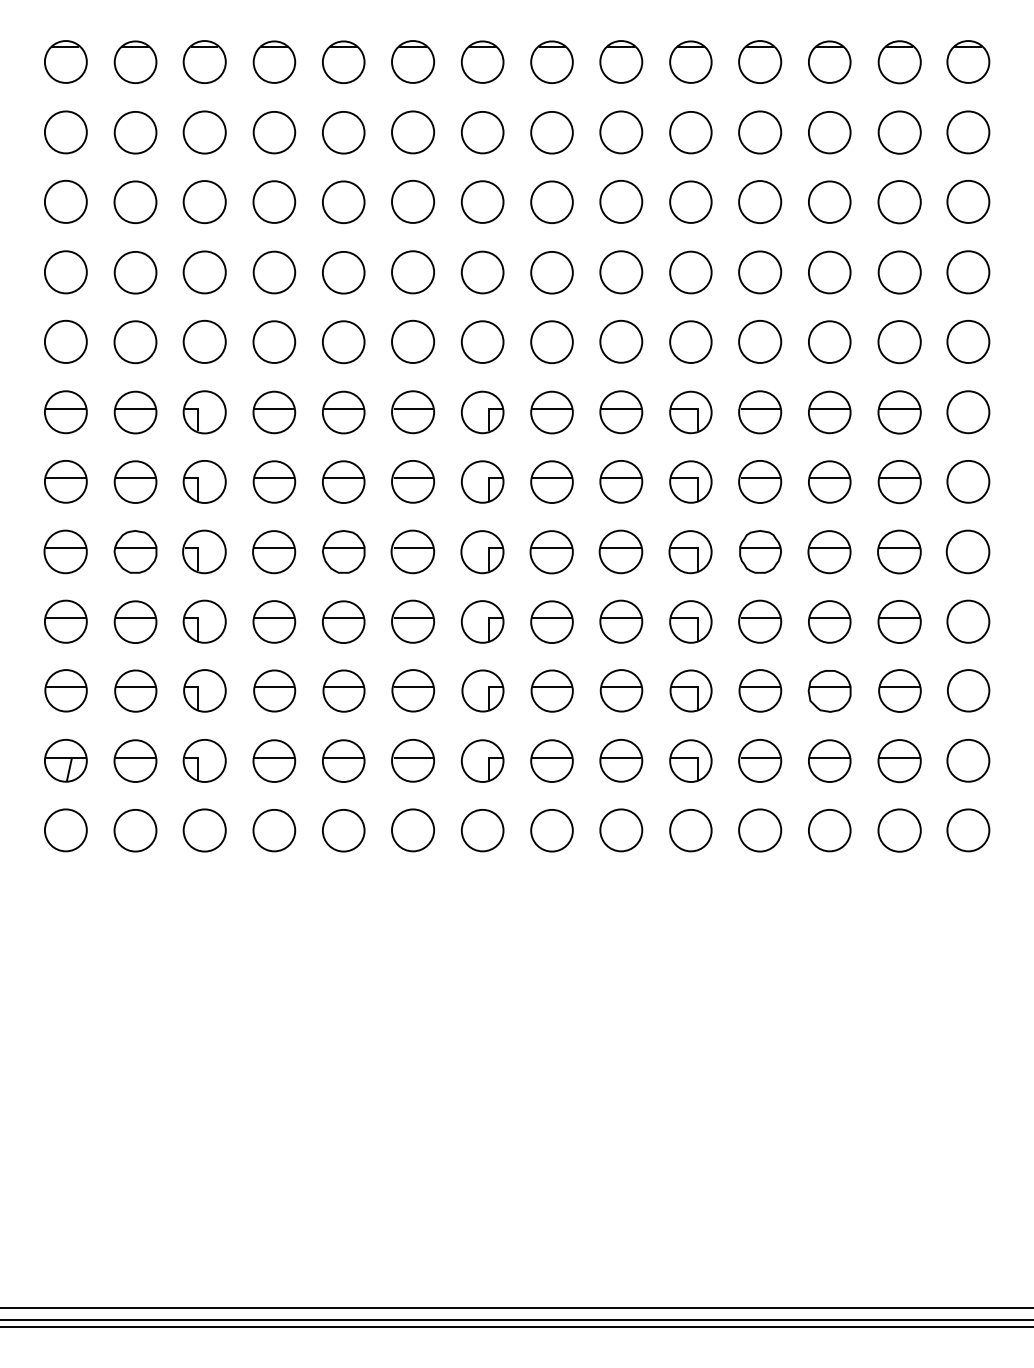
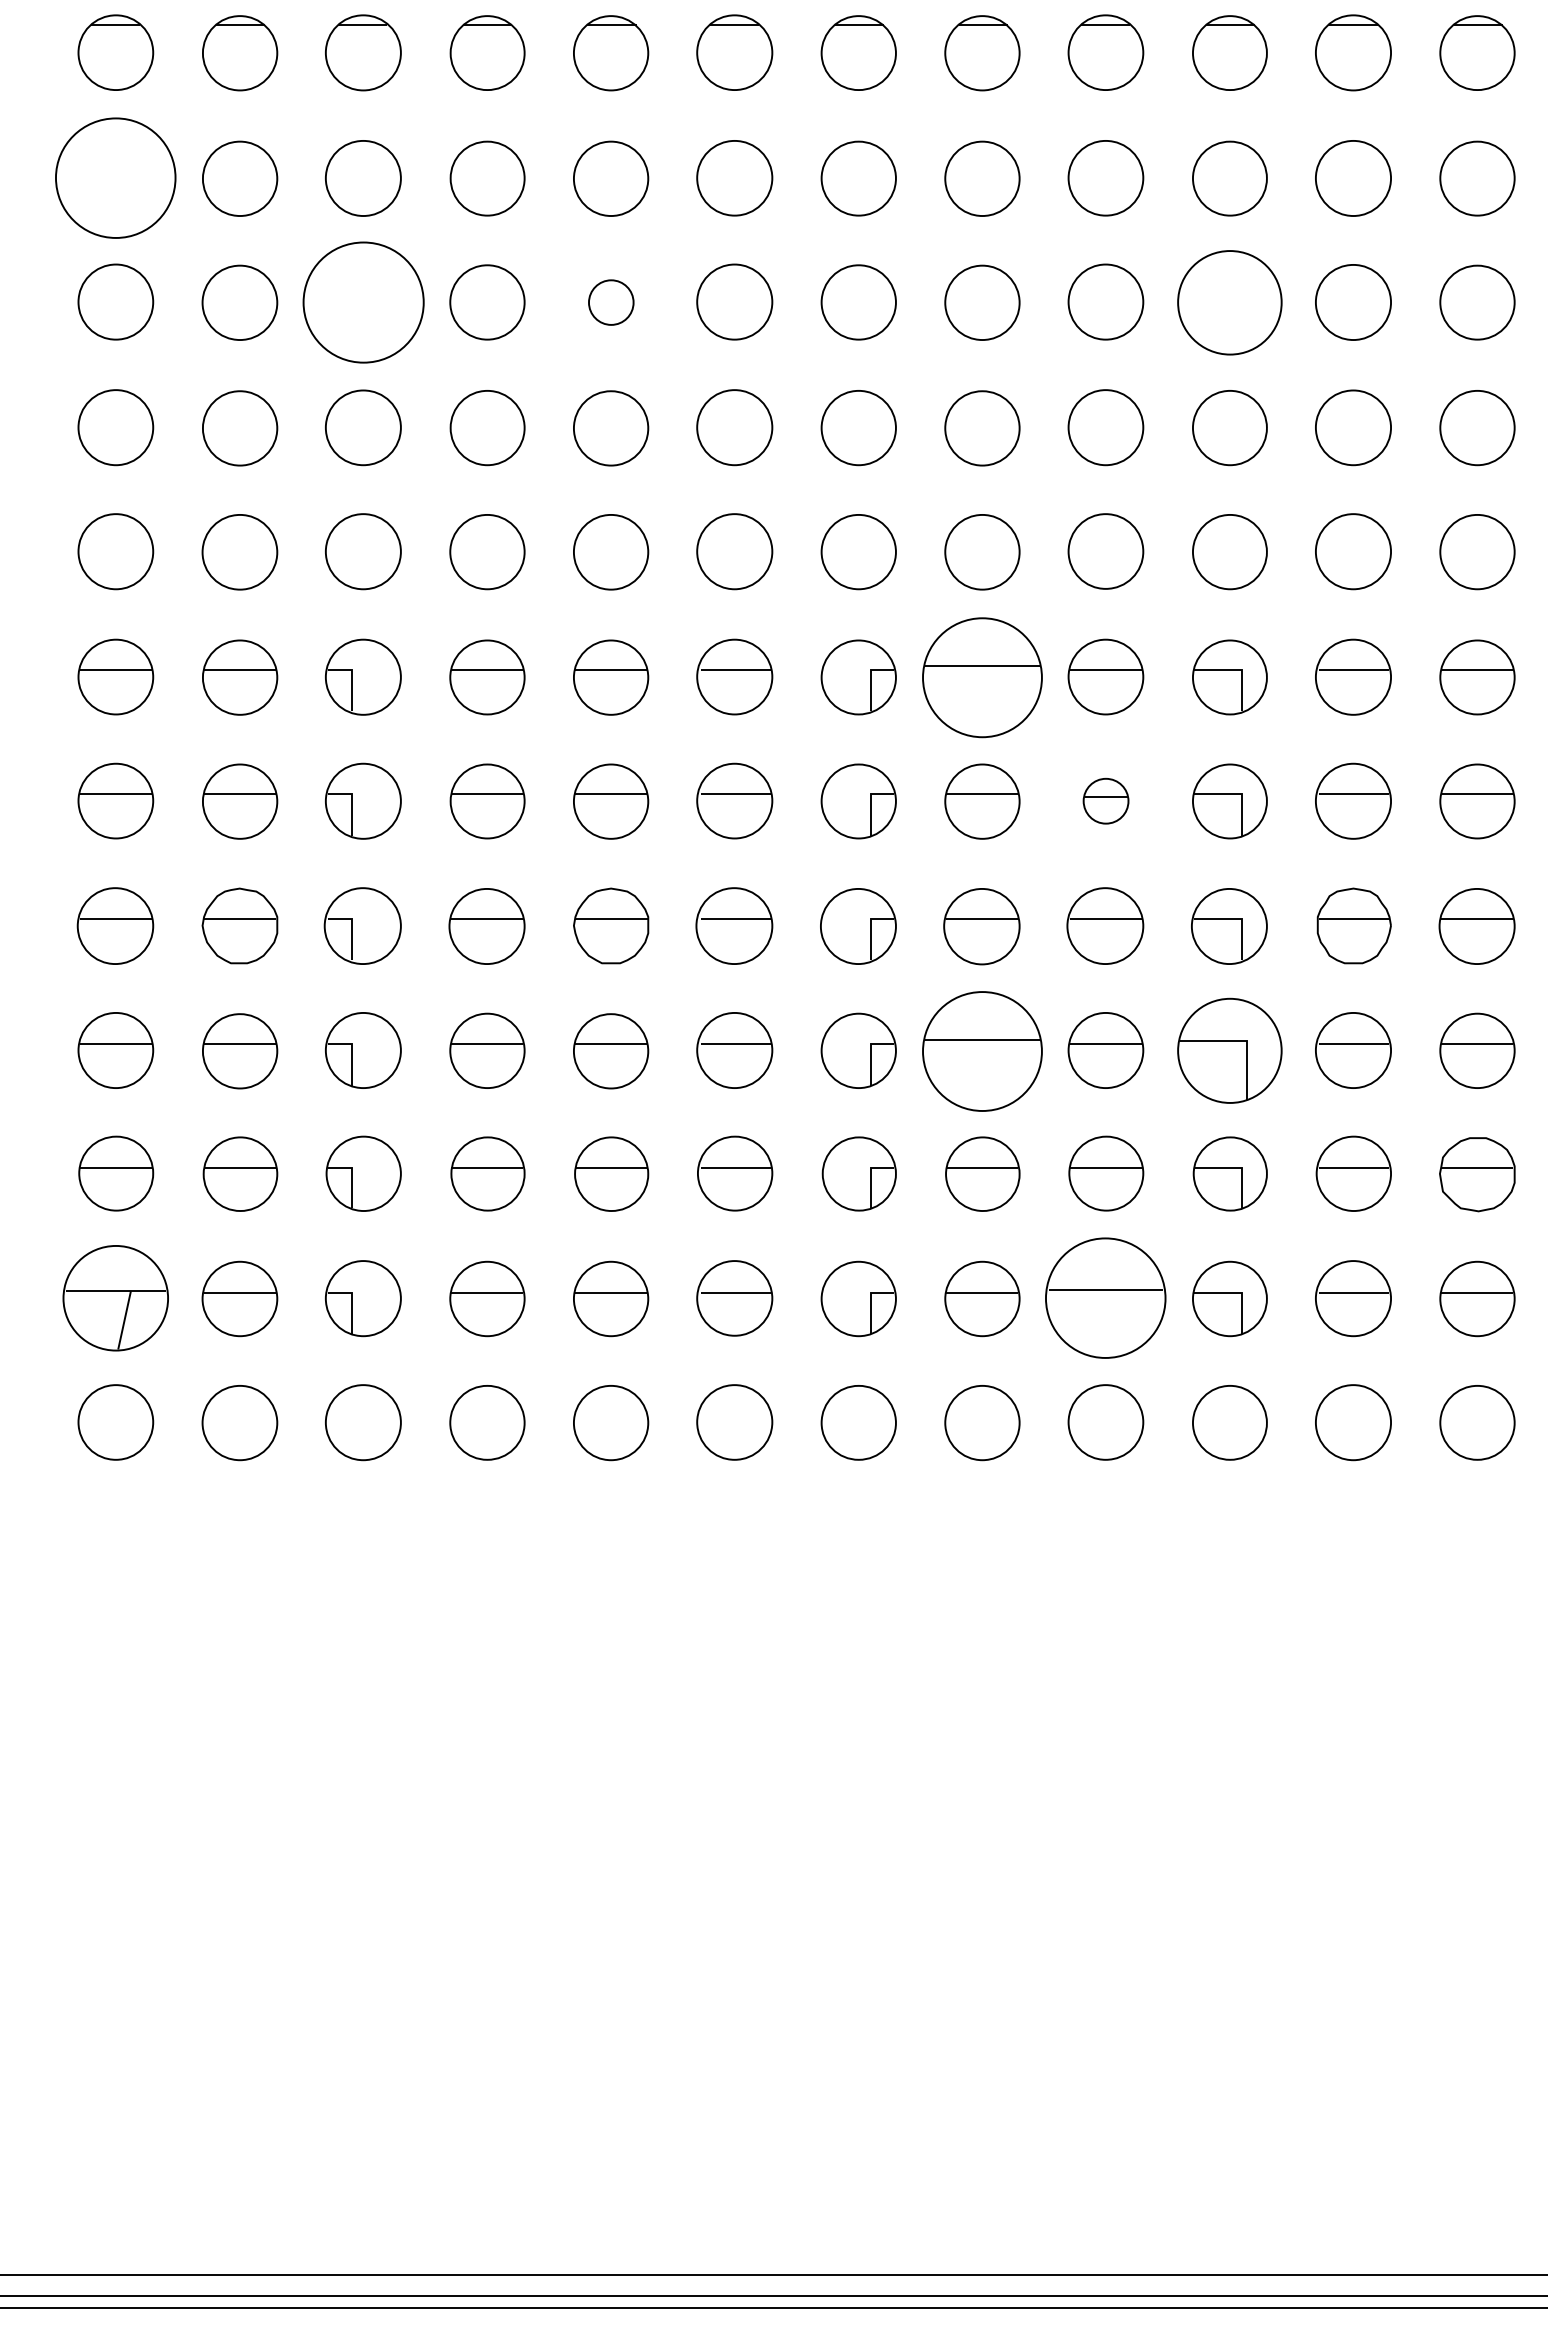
part: (65, 132) -> (115, 178), size x1.6
part: (204, 201) -> (362, 301), size x1.6
part: (343, 201) -> (610, 301), size x0.6
part: (690, 201) -> (1229, 301), size x1.4
part: (551, 412) -> (981, 677), size x1.6
part: (621, 481) -> (1106, 800), size x0.6
part: (551, 621) -> (981, 1050), size x1.6
part: (690, 621) -> (1229, 1050), size x1.4
part: (65, 760) -> (115, 1297), size x1.4
part: (621, 760) -> (1106, 1297), size x1.6

